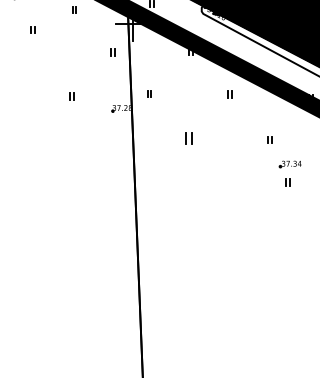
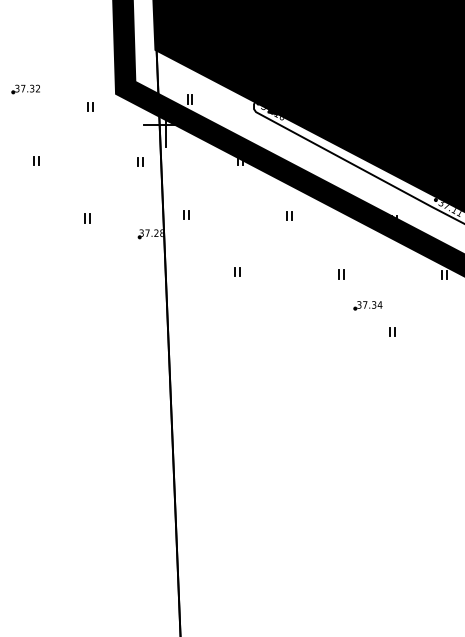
part: (32, 29) -> (36, 160), moved
part: (188, 137) -> (237, 271), size x0.62
part: (288, 182) -> (392, 331), moved

